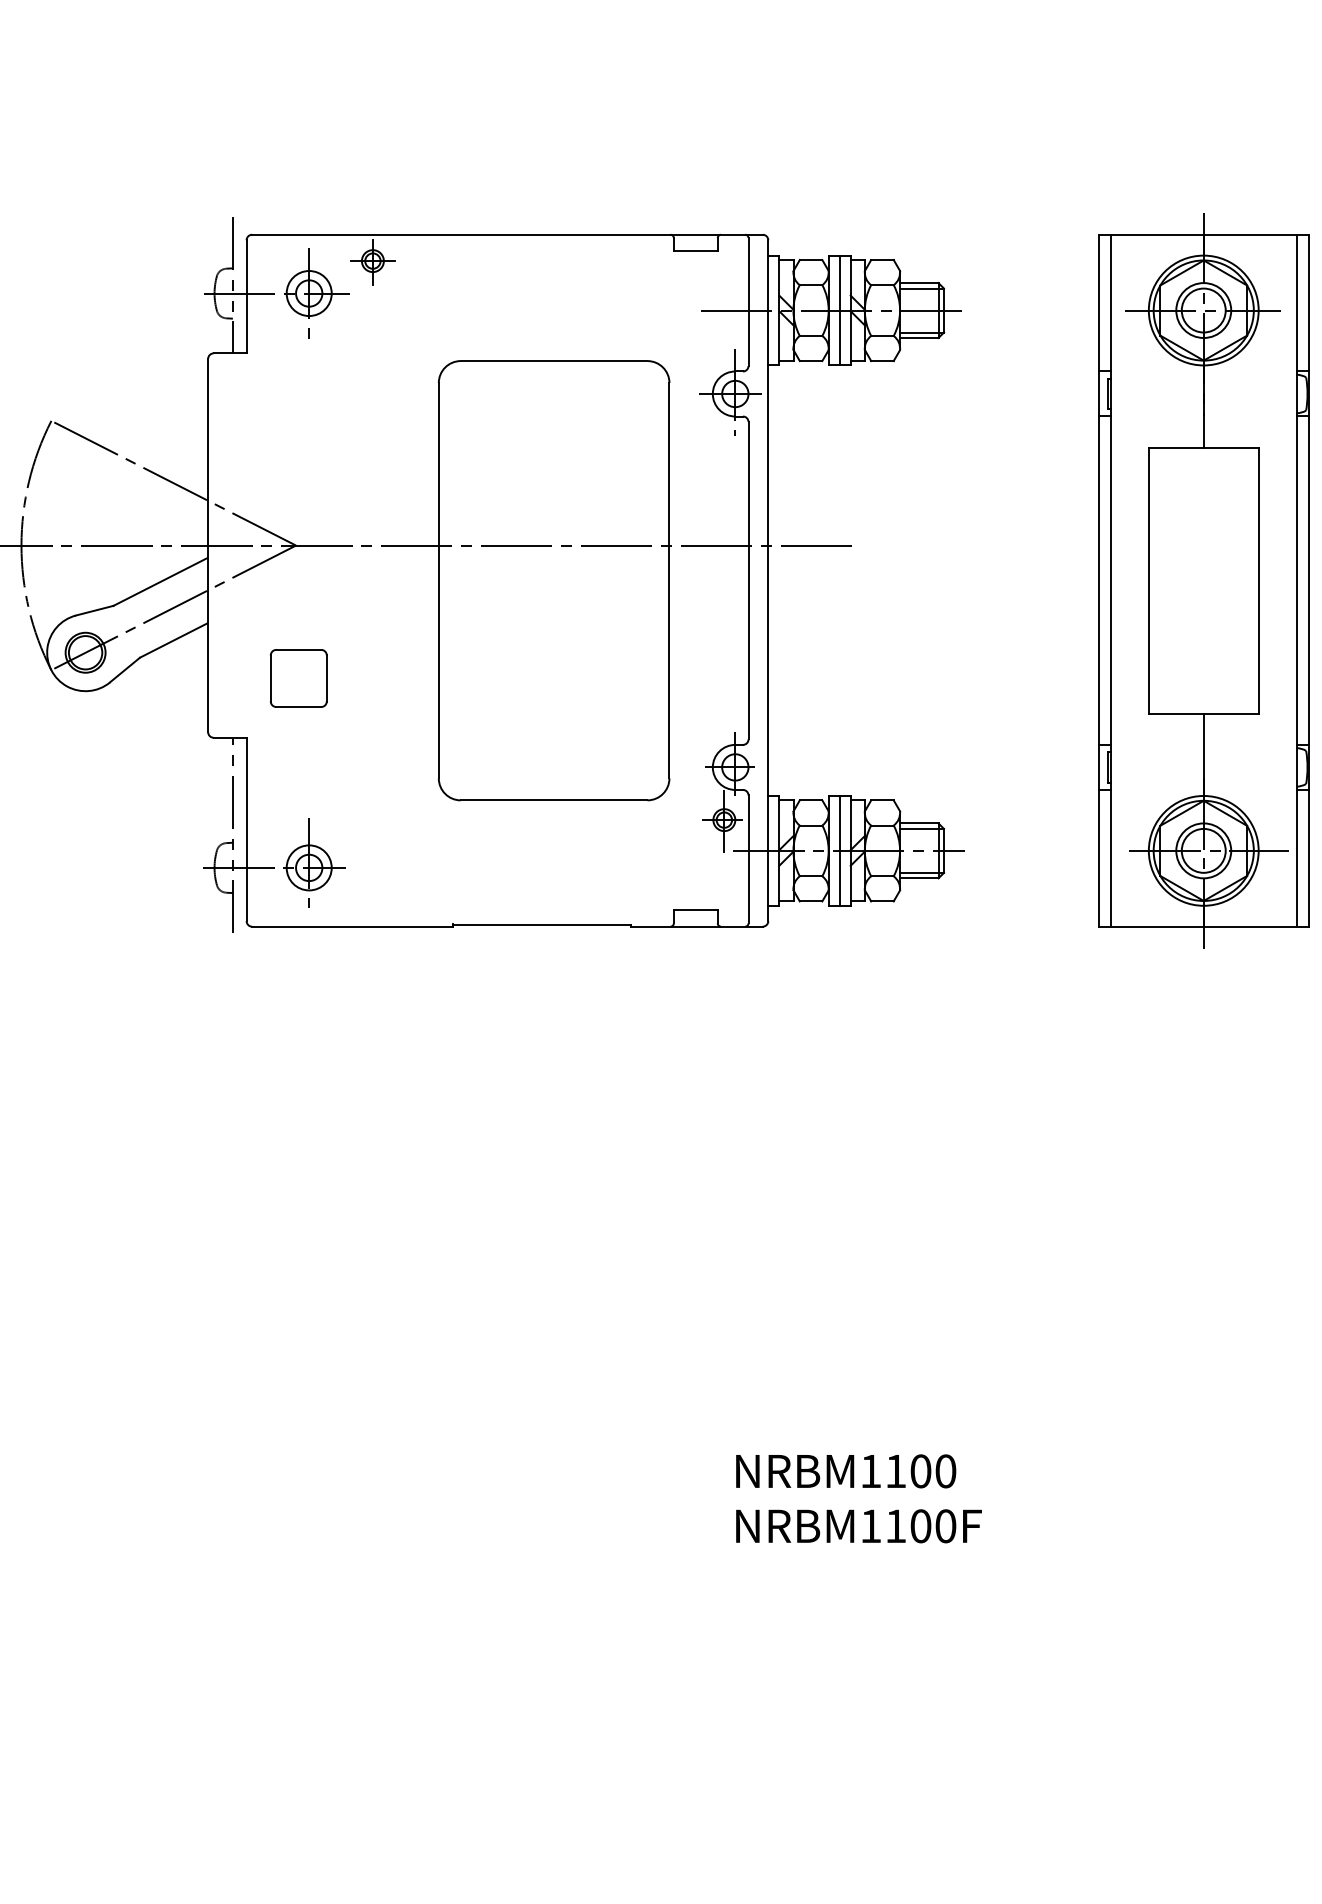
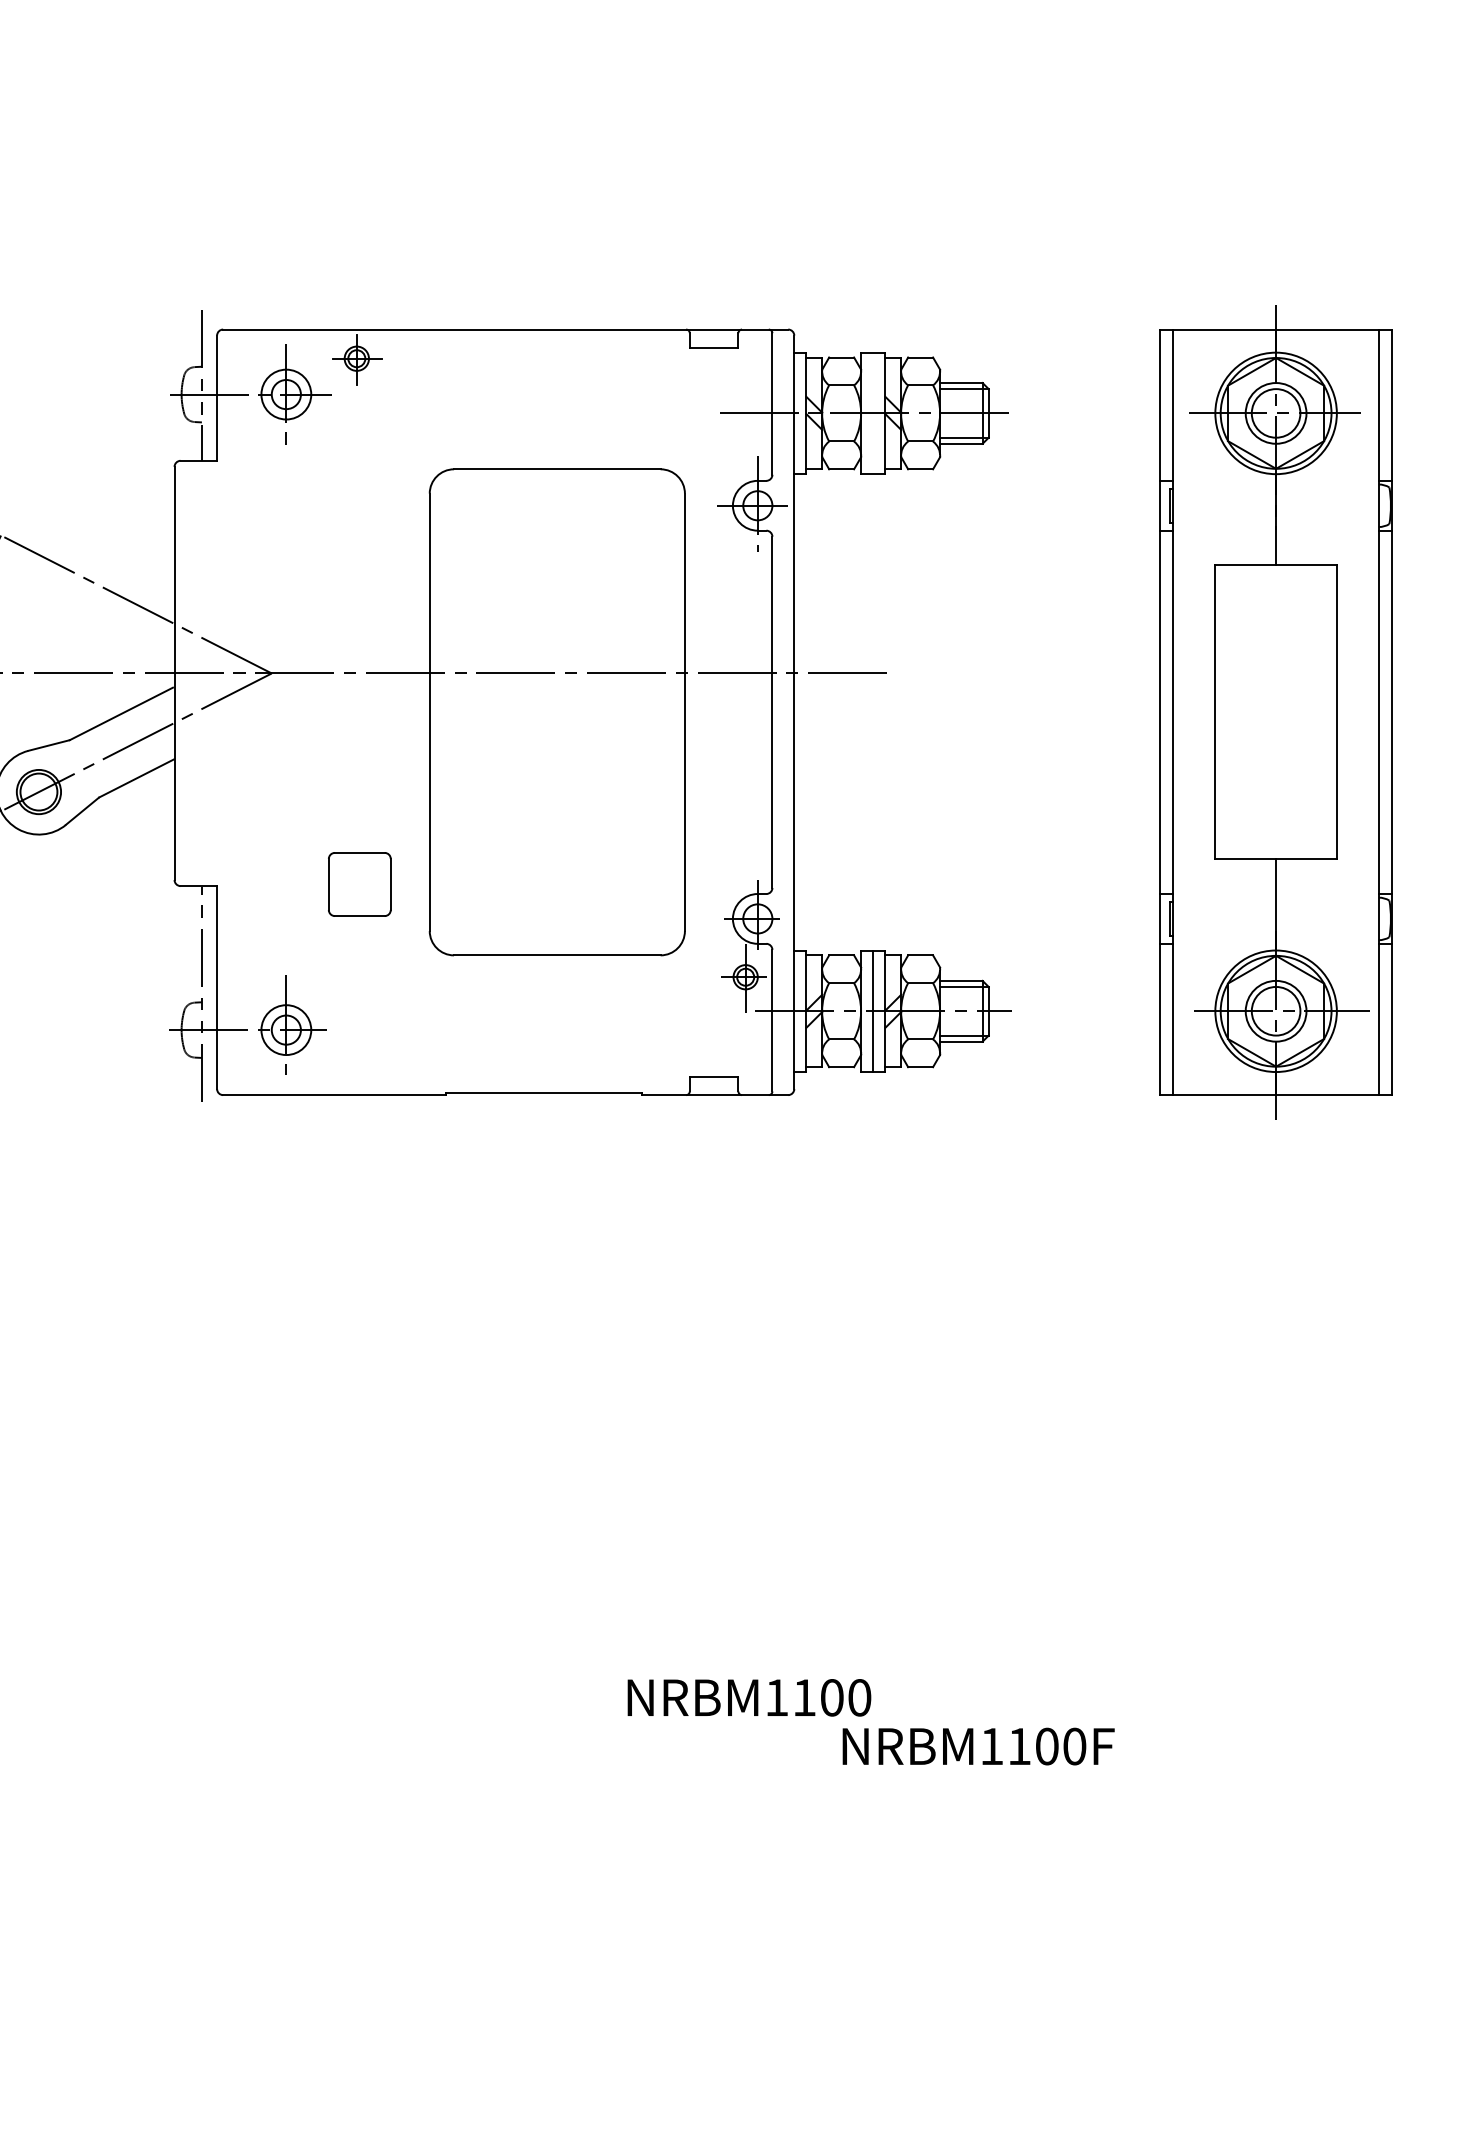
line: (839, 310) -> (873, 413), removed
part: (298, 678) -> (359, 884), moved
text: (846, 1471) -> (749, 1697), moved
text: (858, 1526) -> (978, 1746), moved

